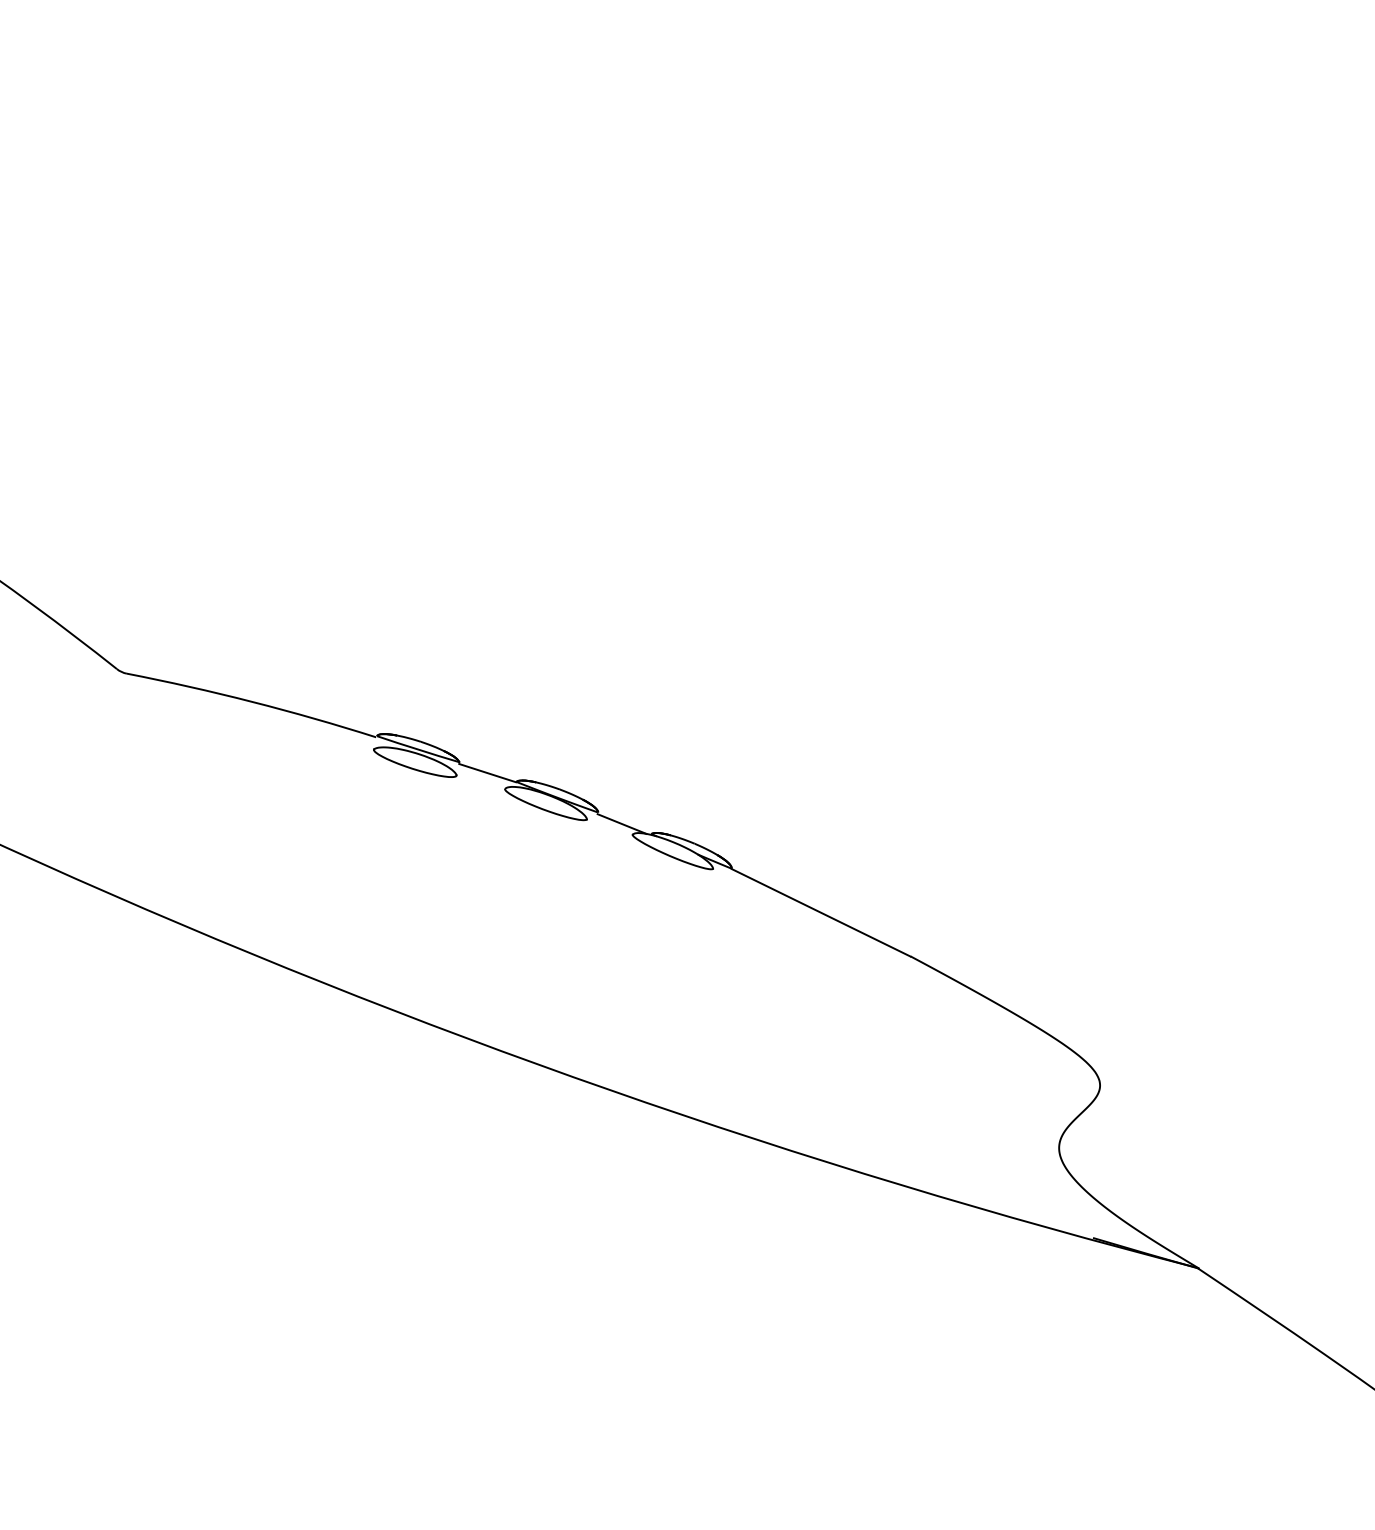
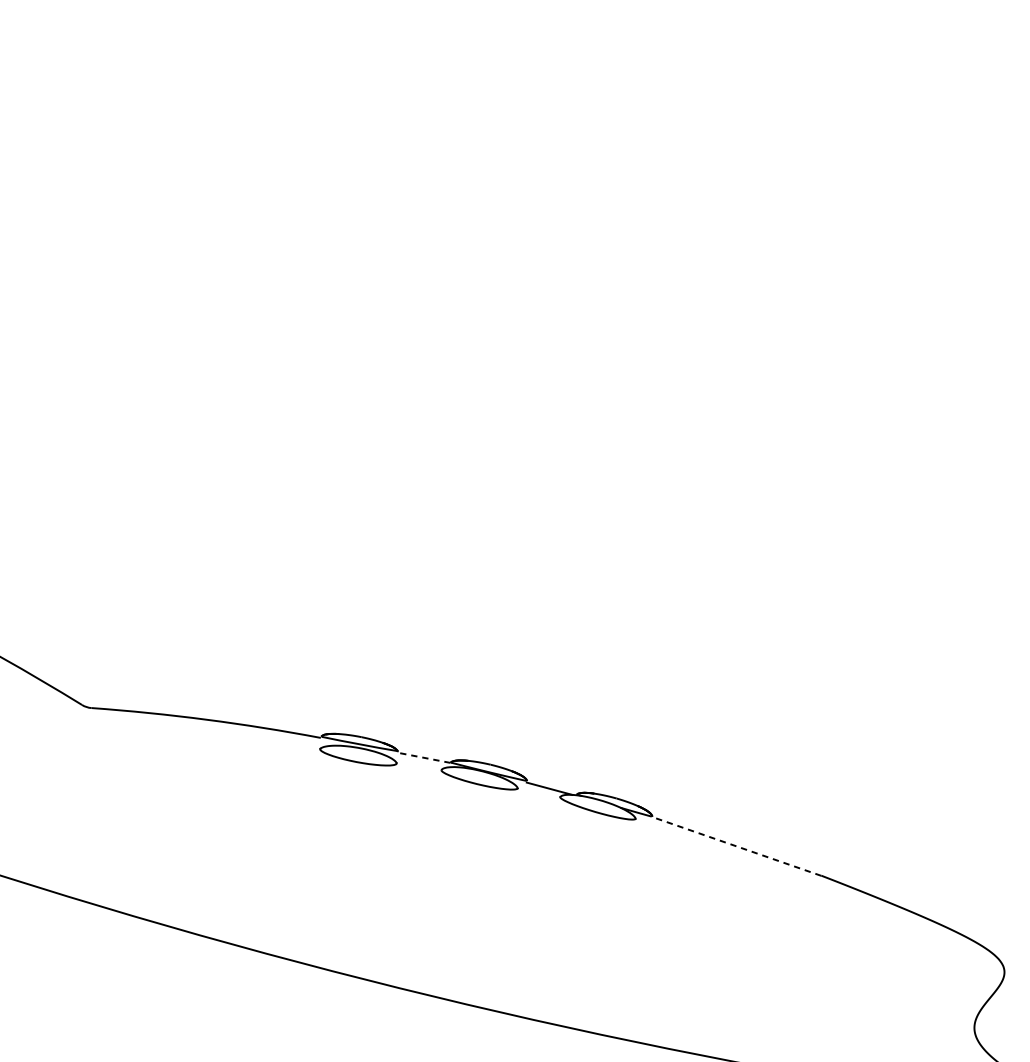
line: (487, 773) -> (424, 758), solid -> dashed
line: (821, 912) -> (737, 846), solid -> dashed

